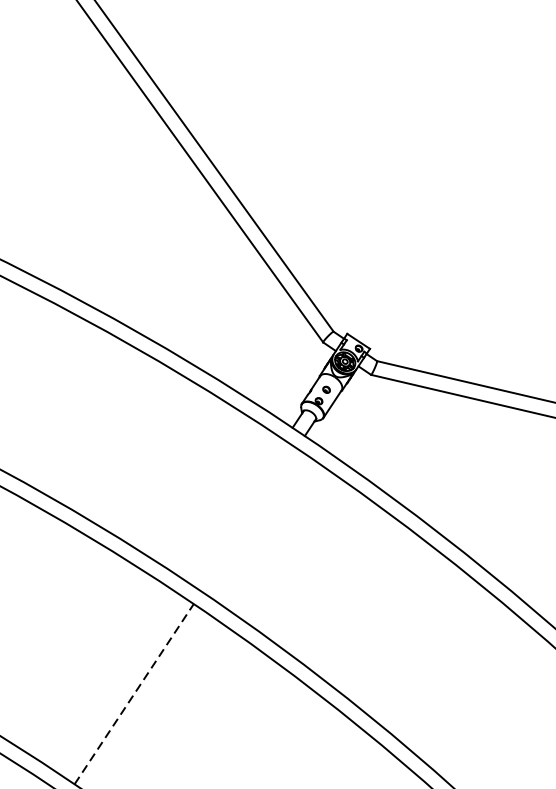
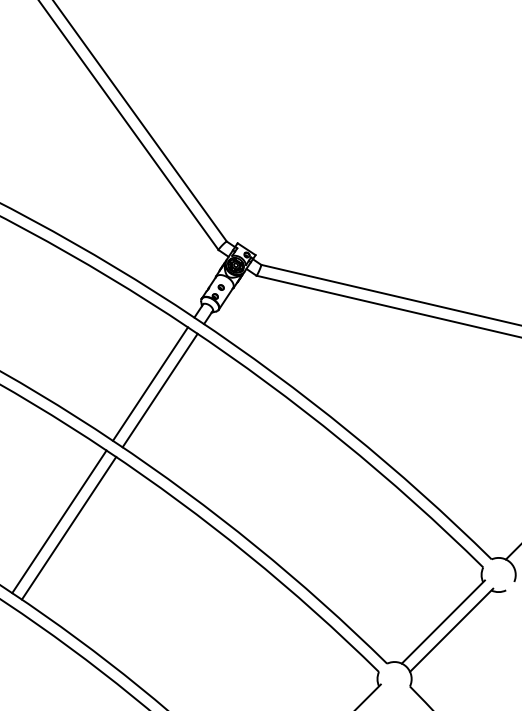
line: (237, 511) -> (150, 383), added
line: (248, 519) -> (159, 390), added
line: (122, 685) -> (59, 521), added
line: (134, 693) -> (69, 527), dashed -> solid

